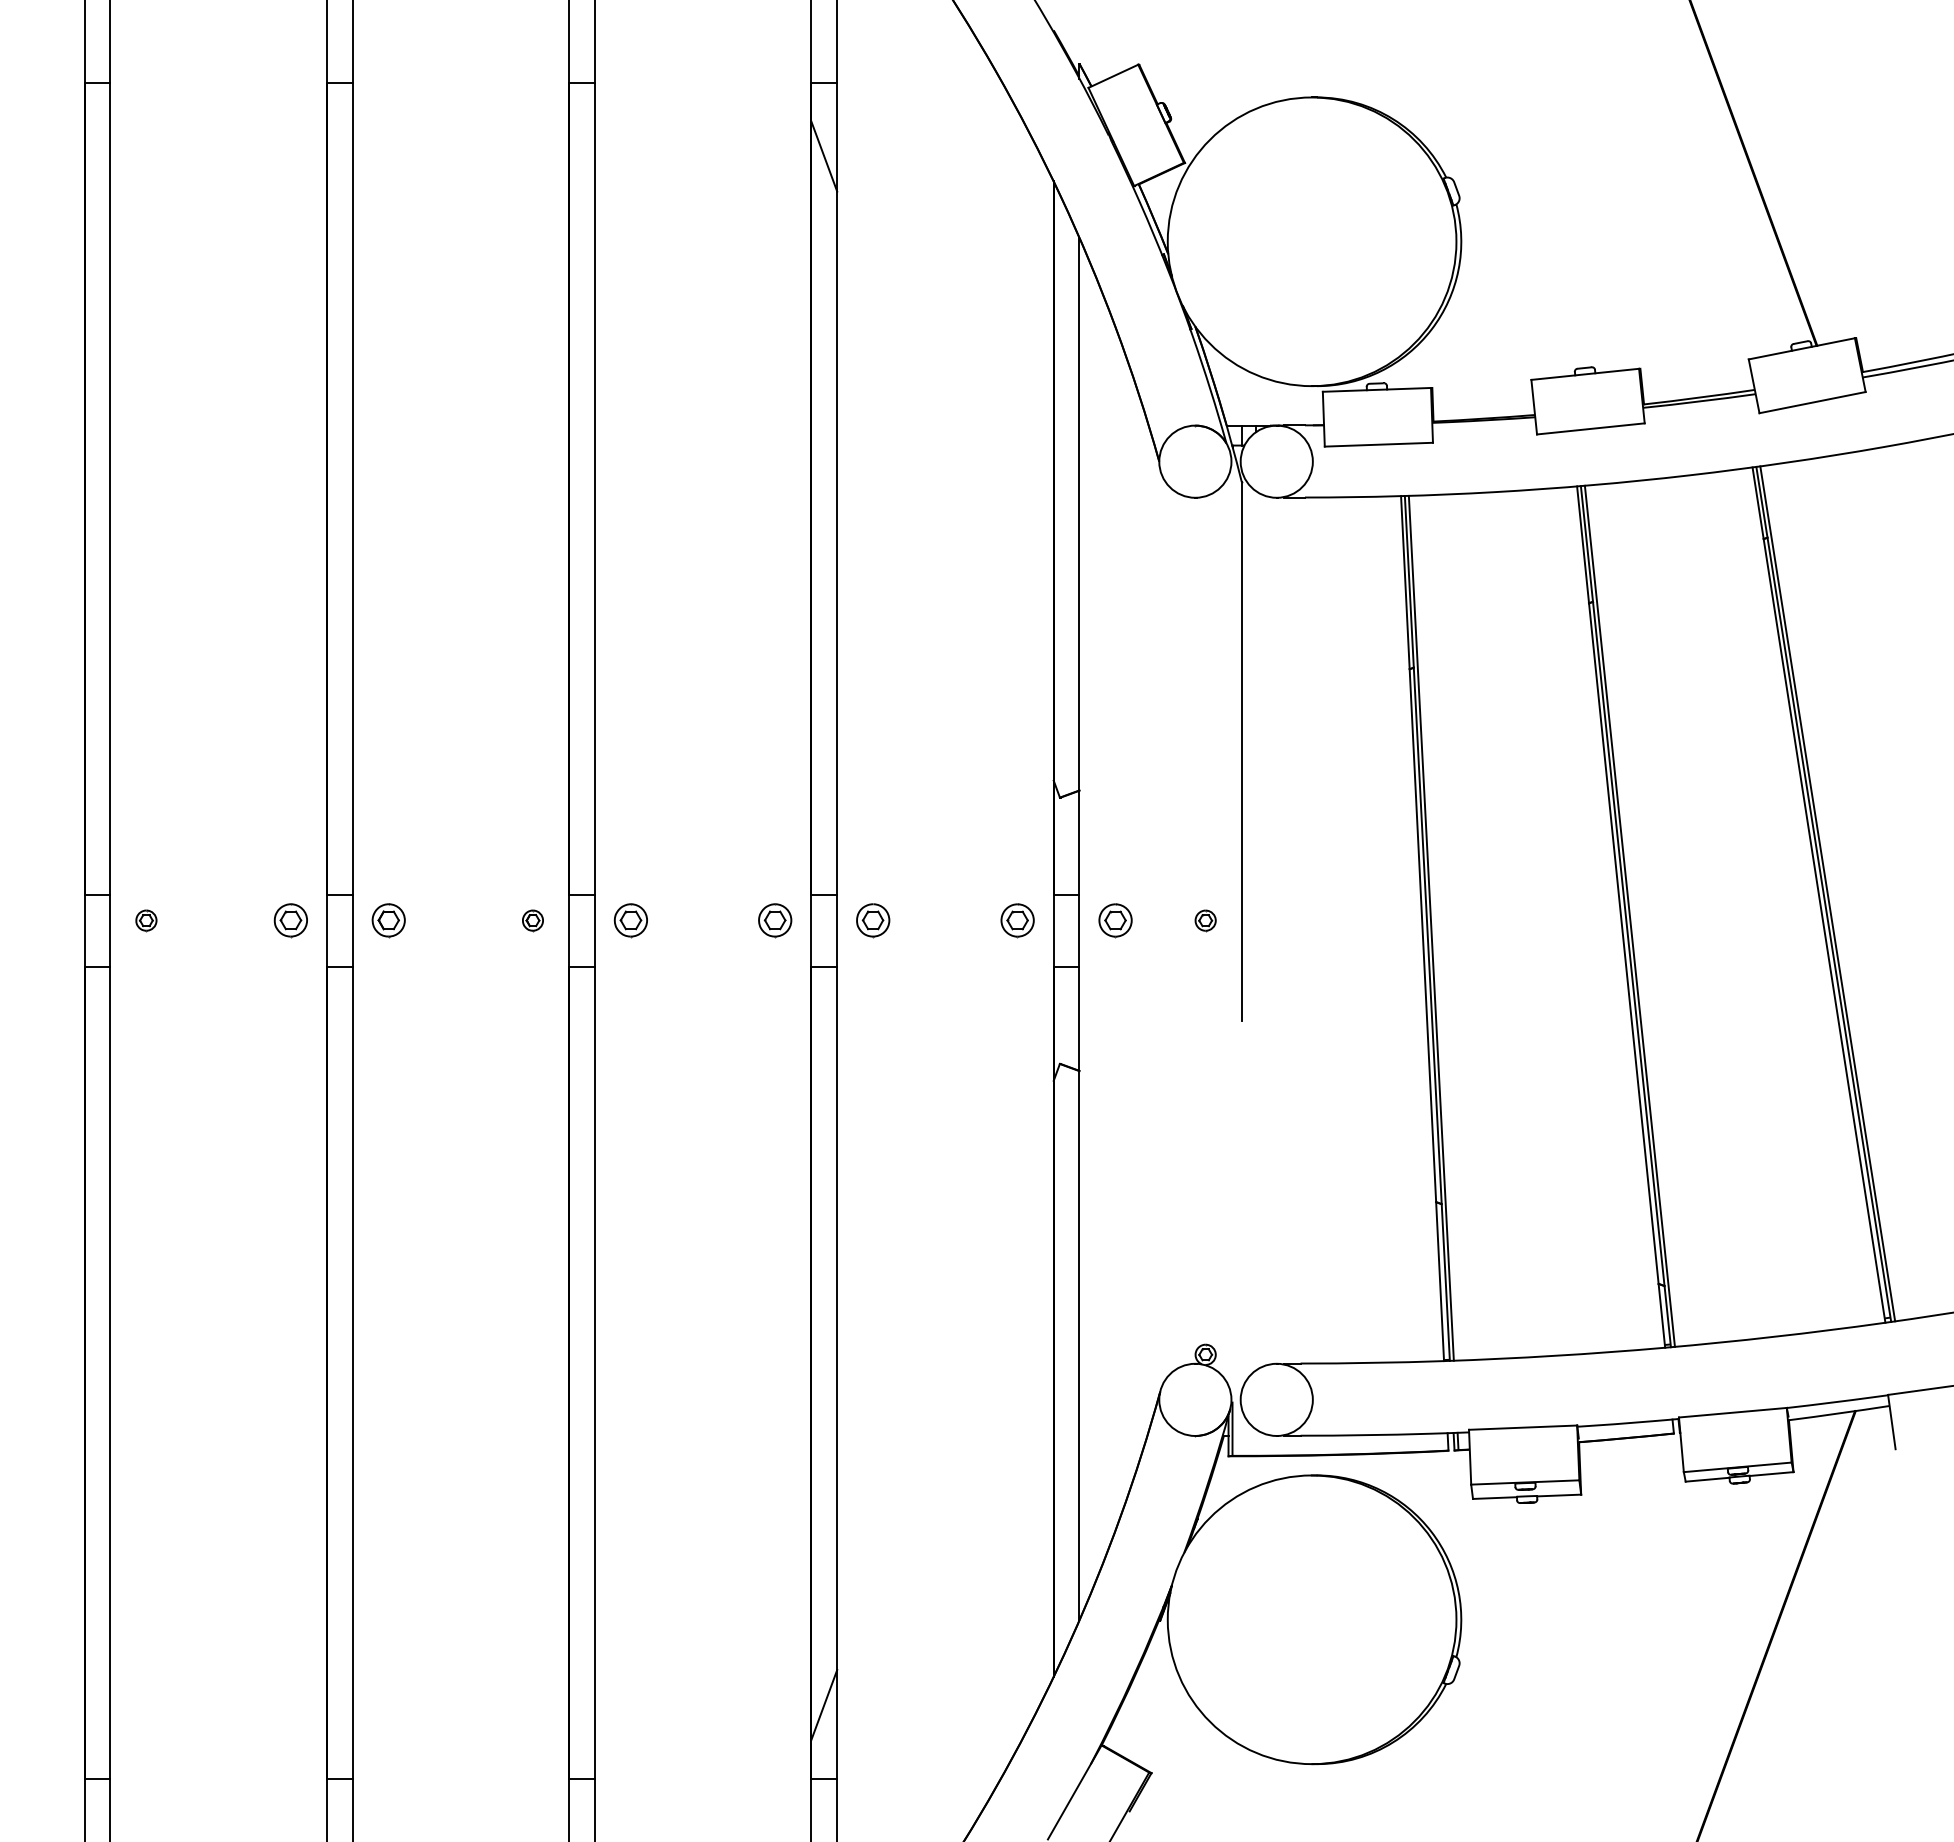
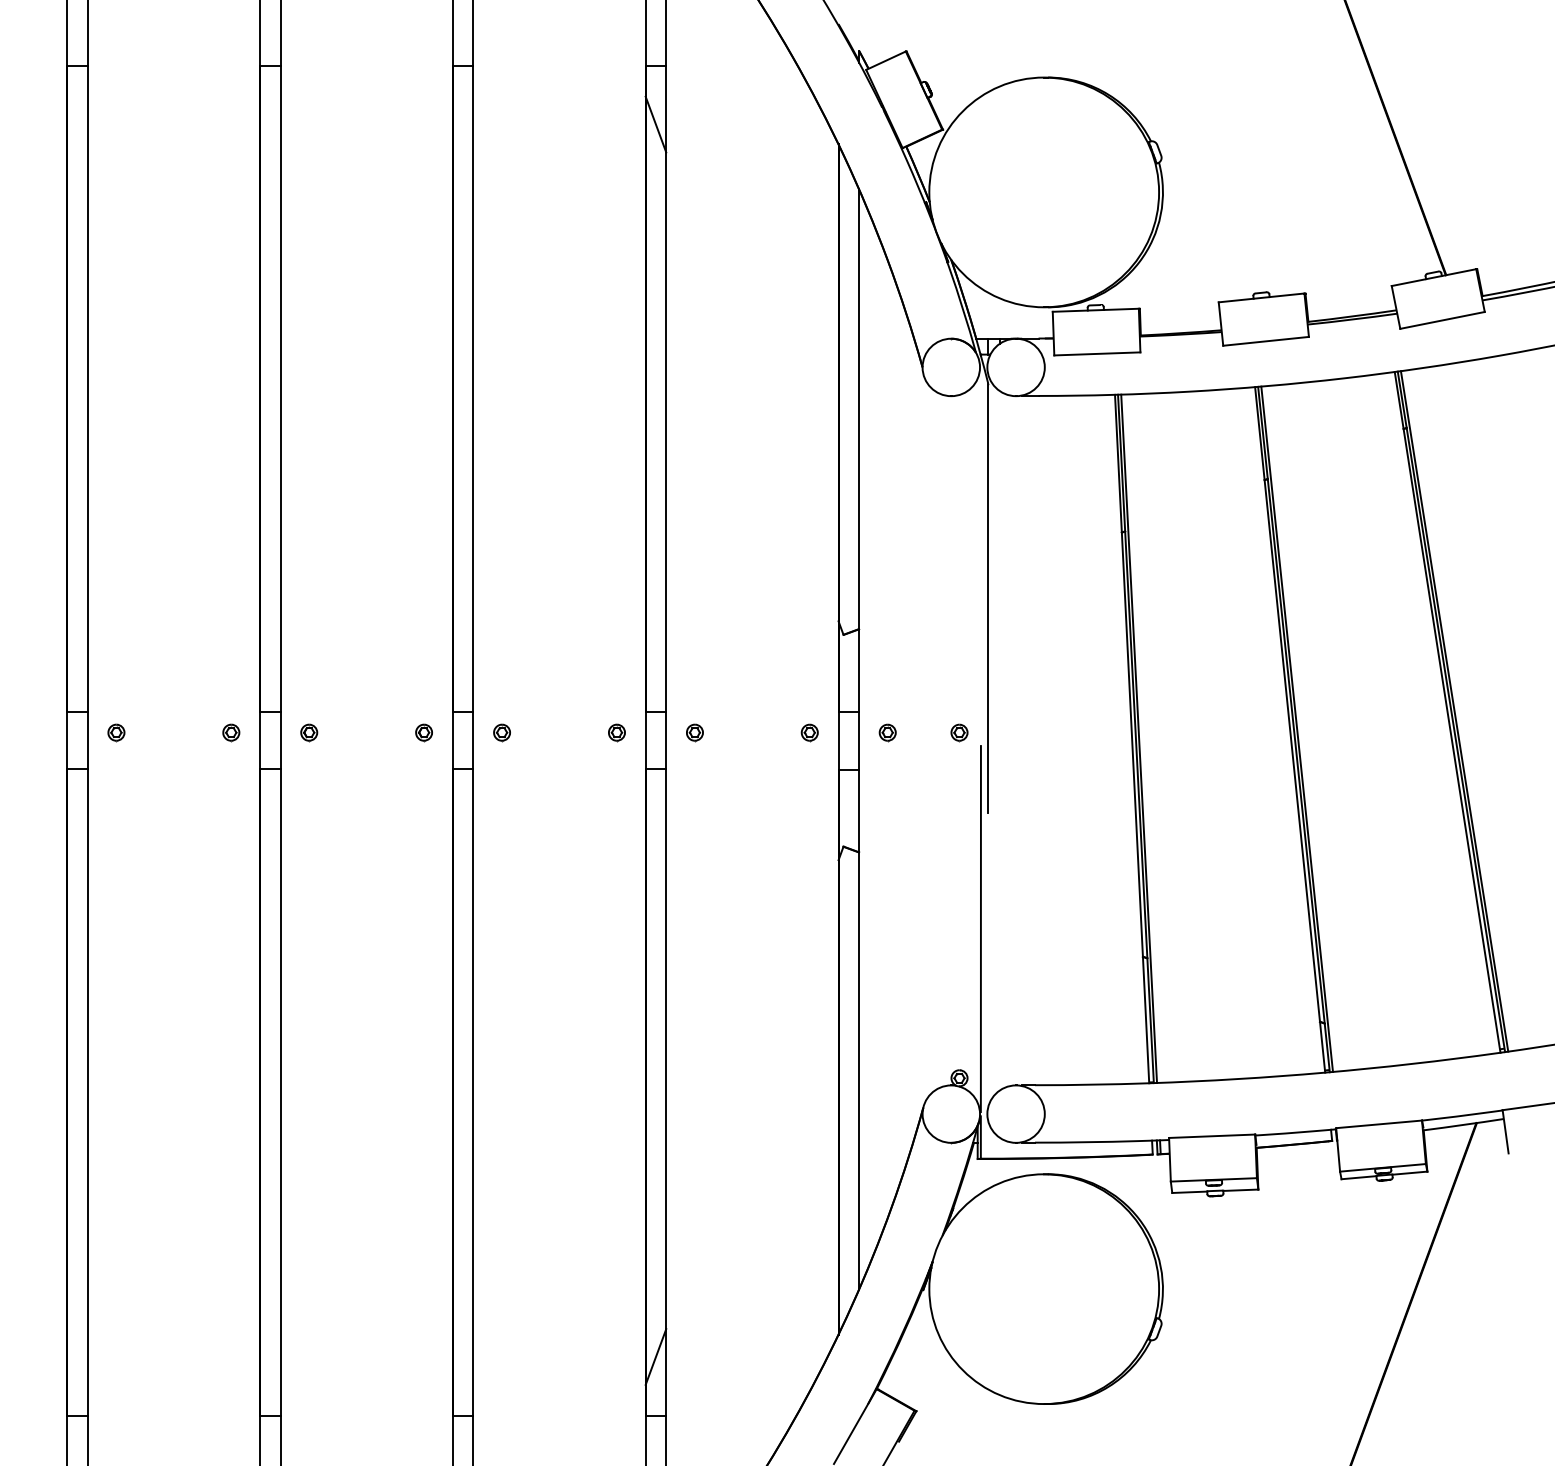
part: (290, 920) -> (231, 732), size x0.62
part: (388, 920) -> (309, 732), size x0.62
part: (630, 920) -> (501, 732), size x0.62
part: (775, 920) -> (617, 732), size x0.62
part: (873, 920) -> (695, 732), size x0.62
part: (1017, 920) -> (809, 732), size x0.62
part: (1115, 920) -> (887, 732), size x0.62
line: (1232, 1167) -> (980, 929), added

